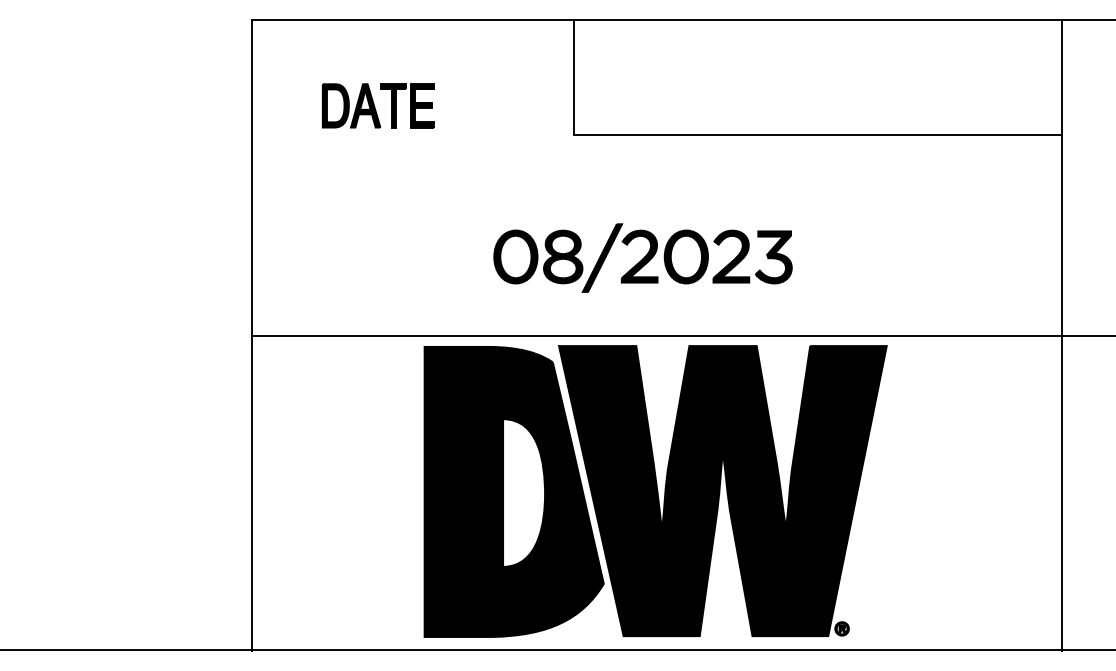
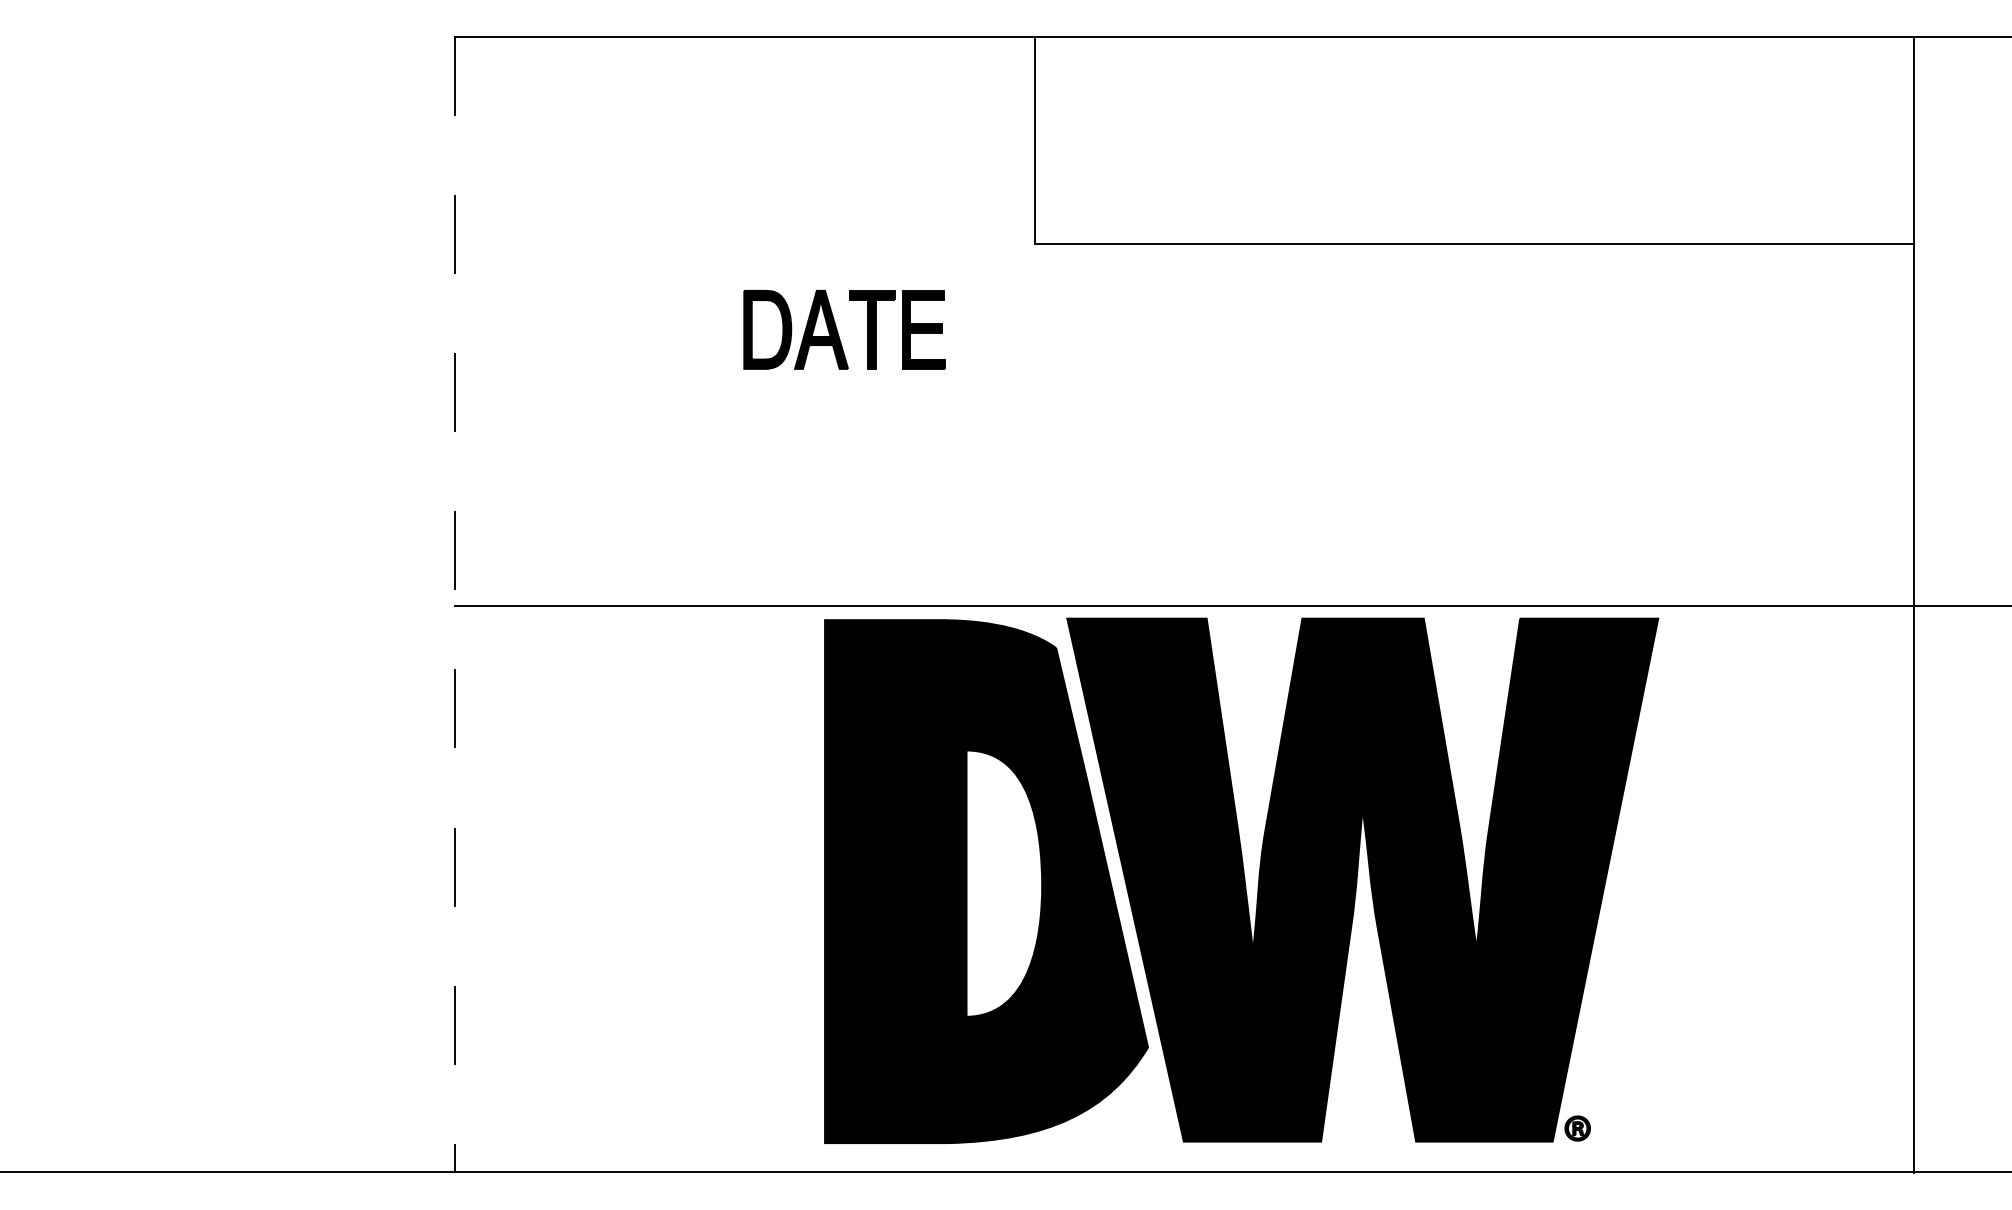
part: (378, 105) -> (844, 329), moved
part: (642, 257) -> (1158, 464), removed
line: (252, 335) -> (455, 605), solid -> dashed
part: (655, 491) -> (1241, 880), moved

